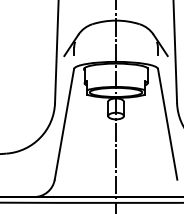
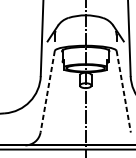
line: (64, 124) -> (47, 91), solid -> dashed
line: (167, 124) -> (123, 91), solid -> dashed

